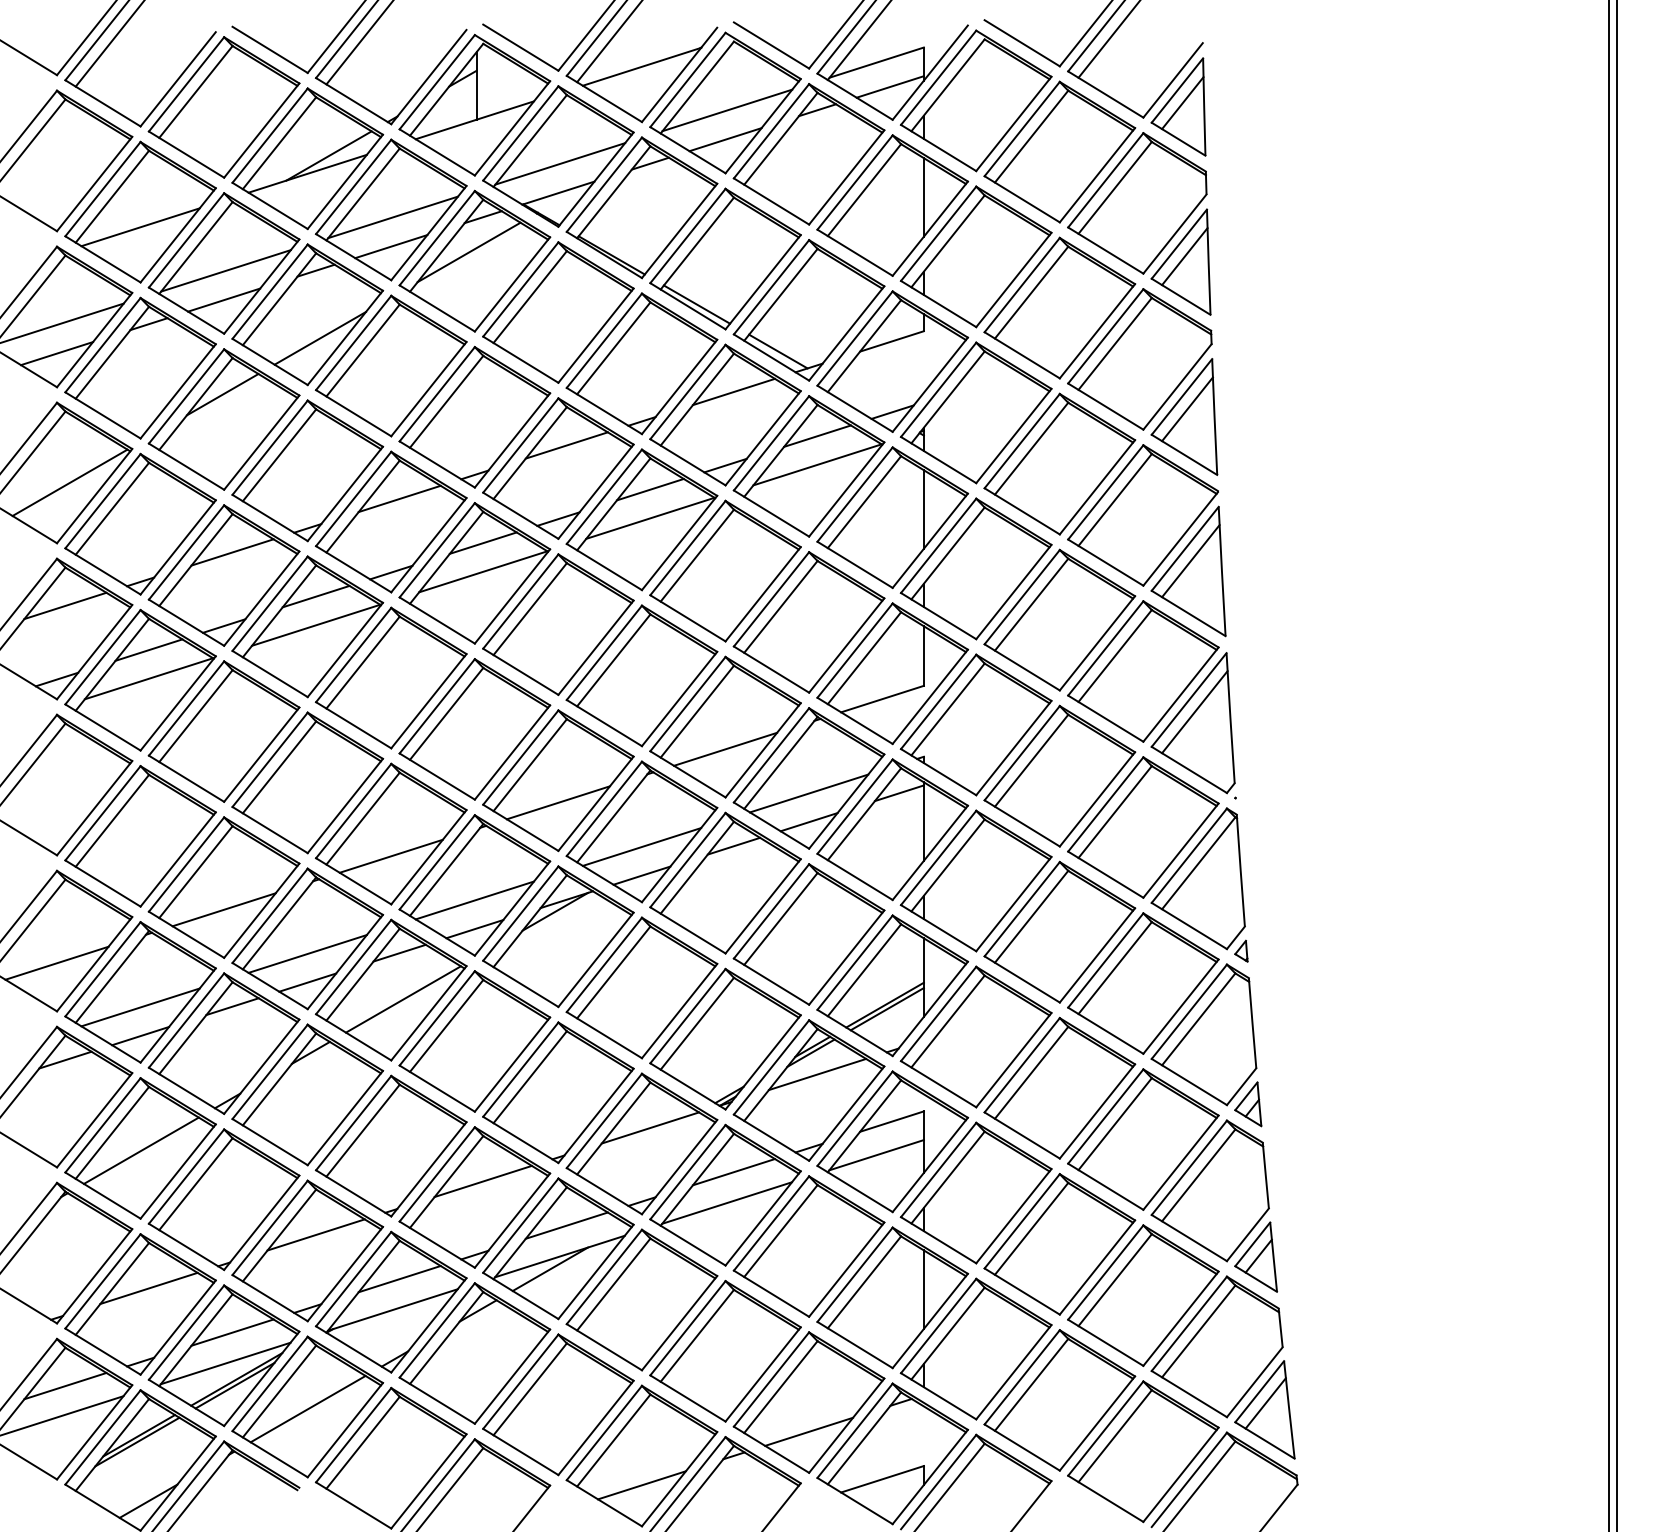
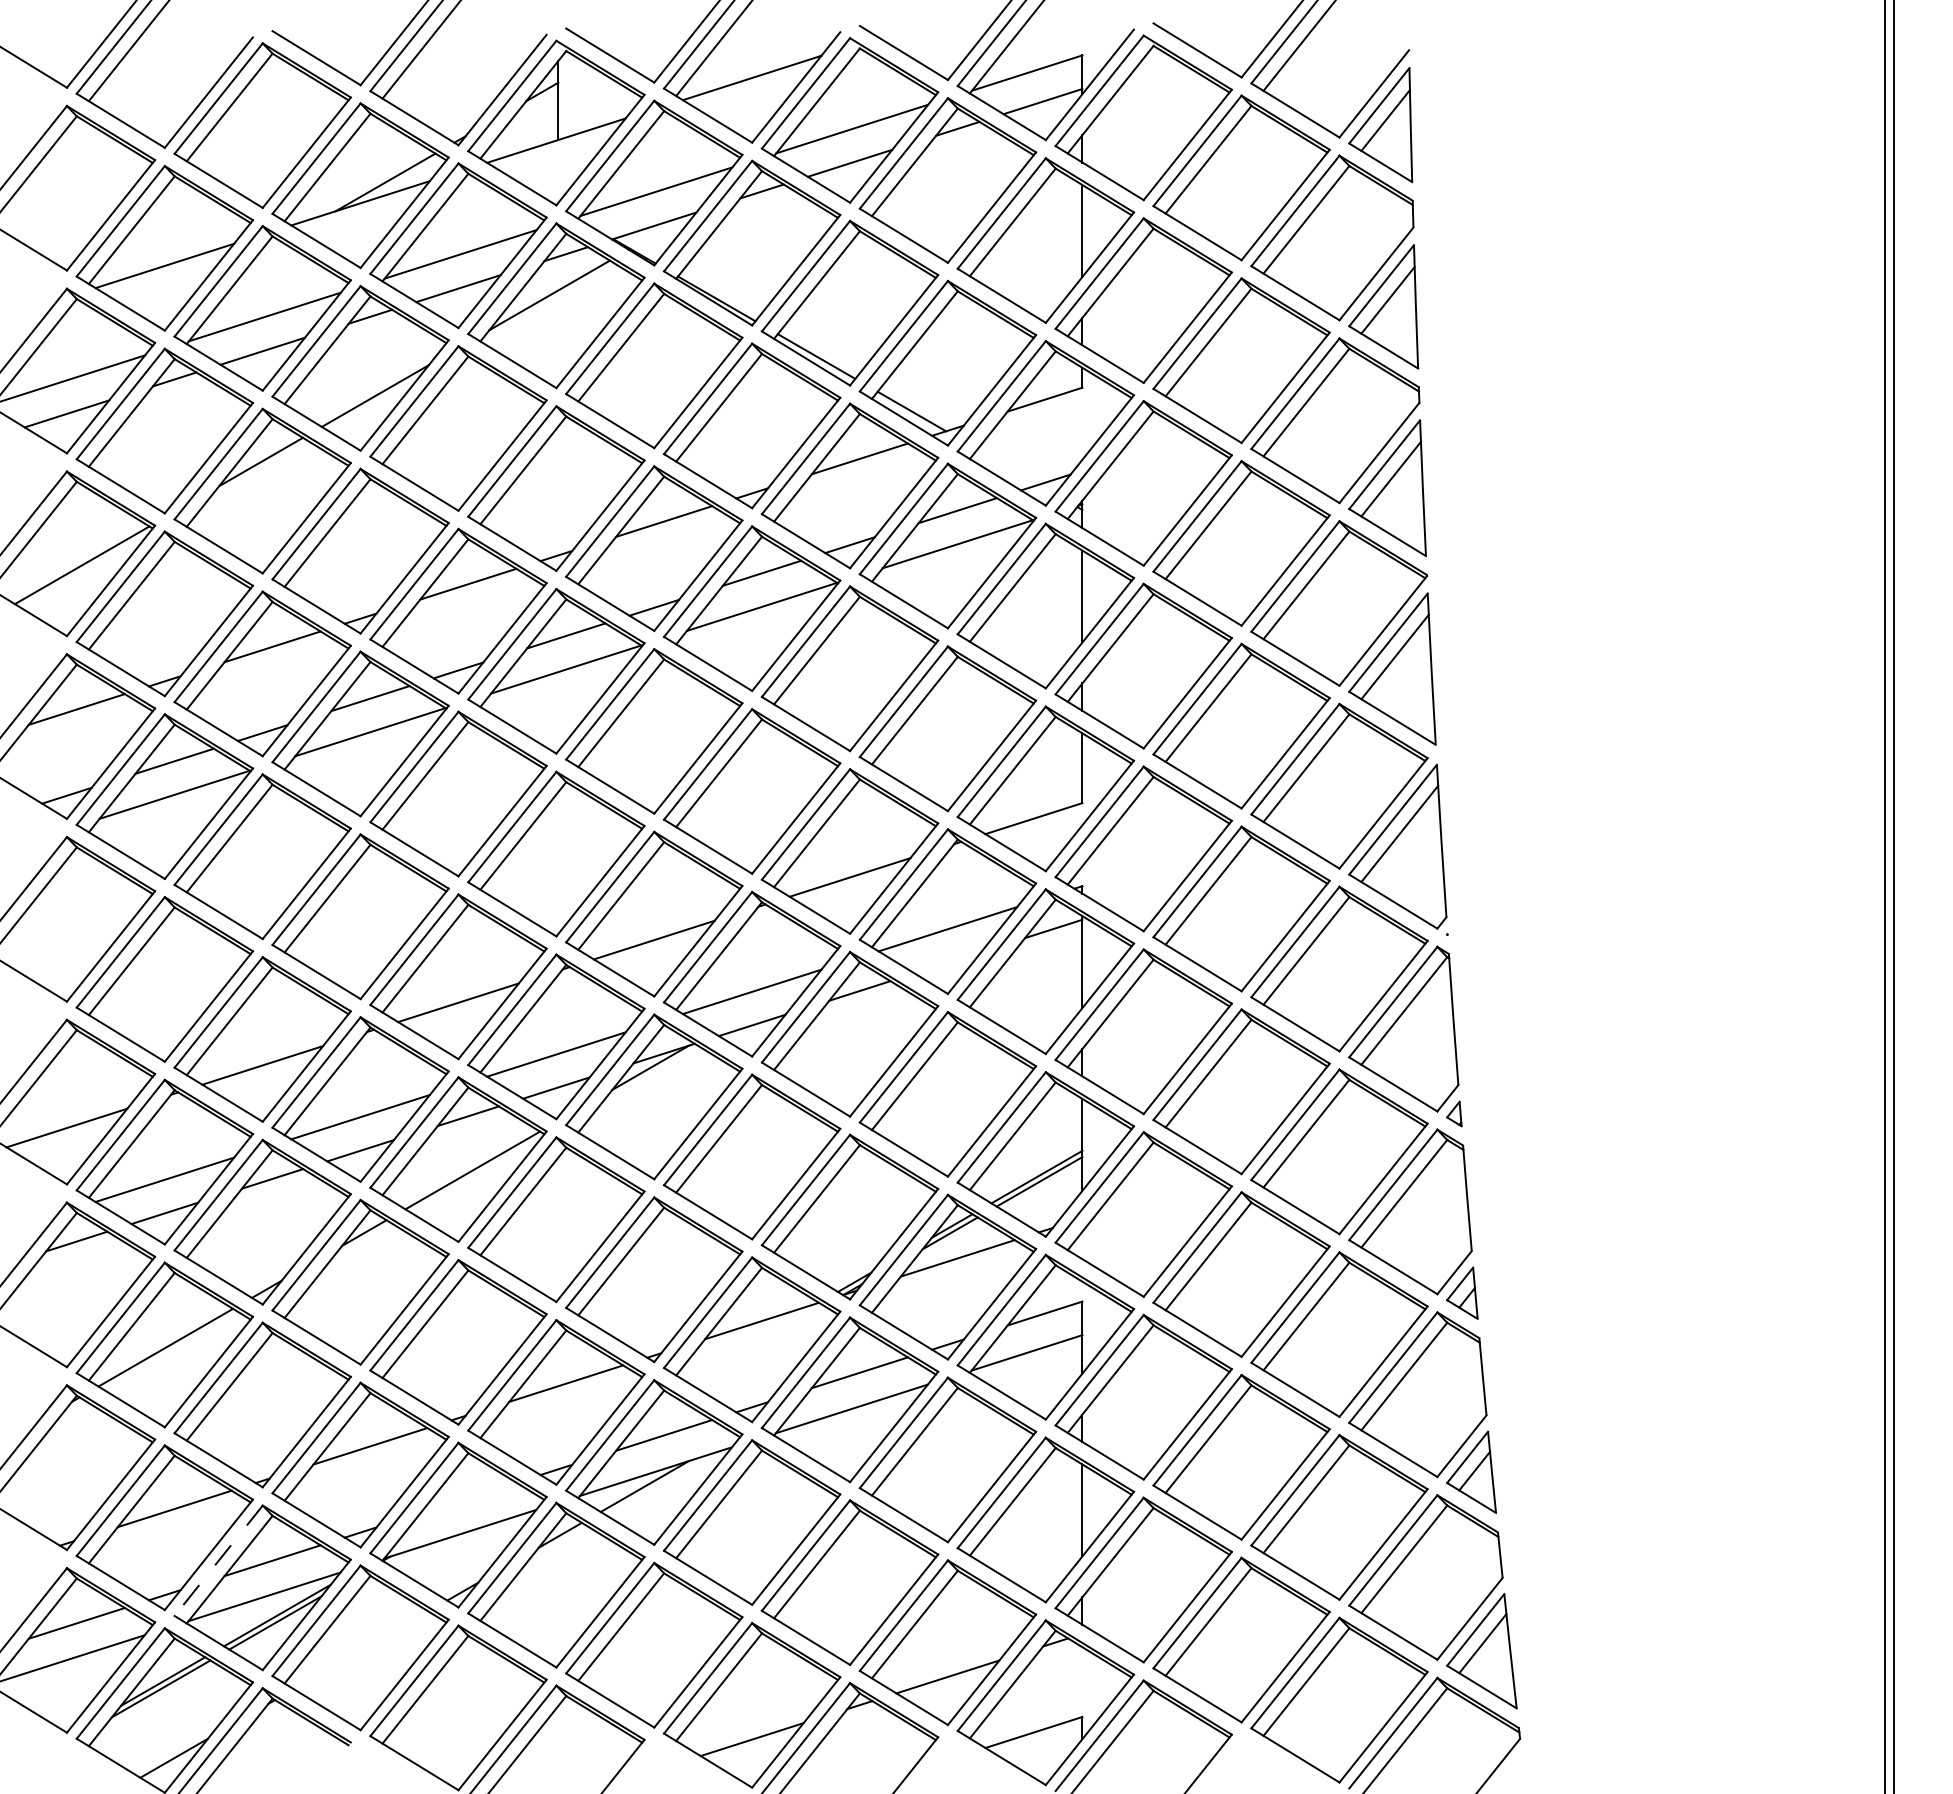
line: (808, 821) -> (947, 962), removed
line: (399, 1278) -> (468, 1497), removed
line: (186, 1332) -> (218, 1560), solid -> dashed
line: (307, 1409) -> (360, 1650), removed

